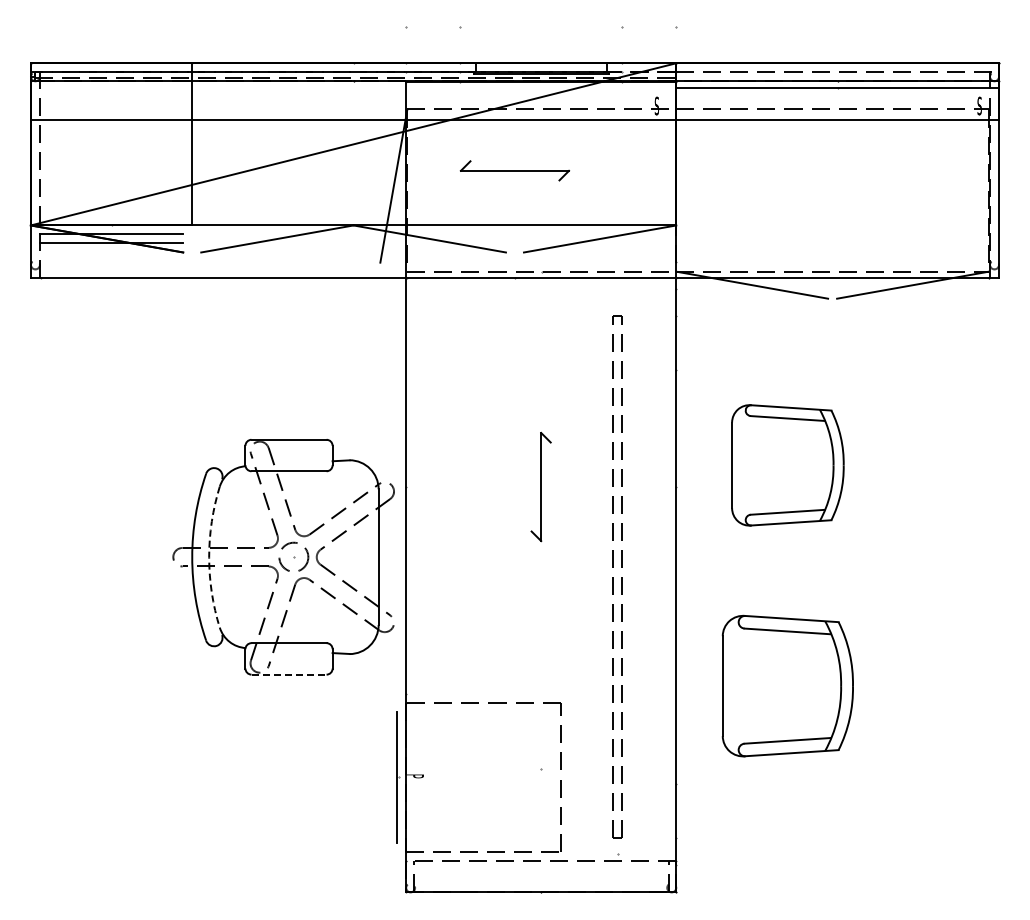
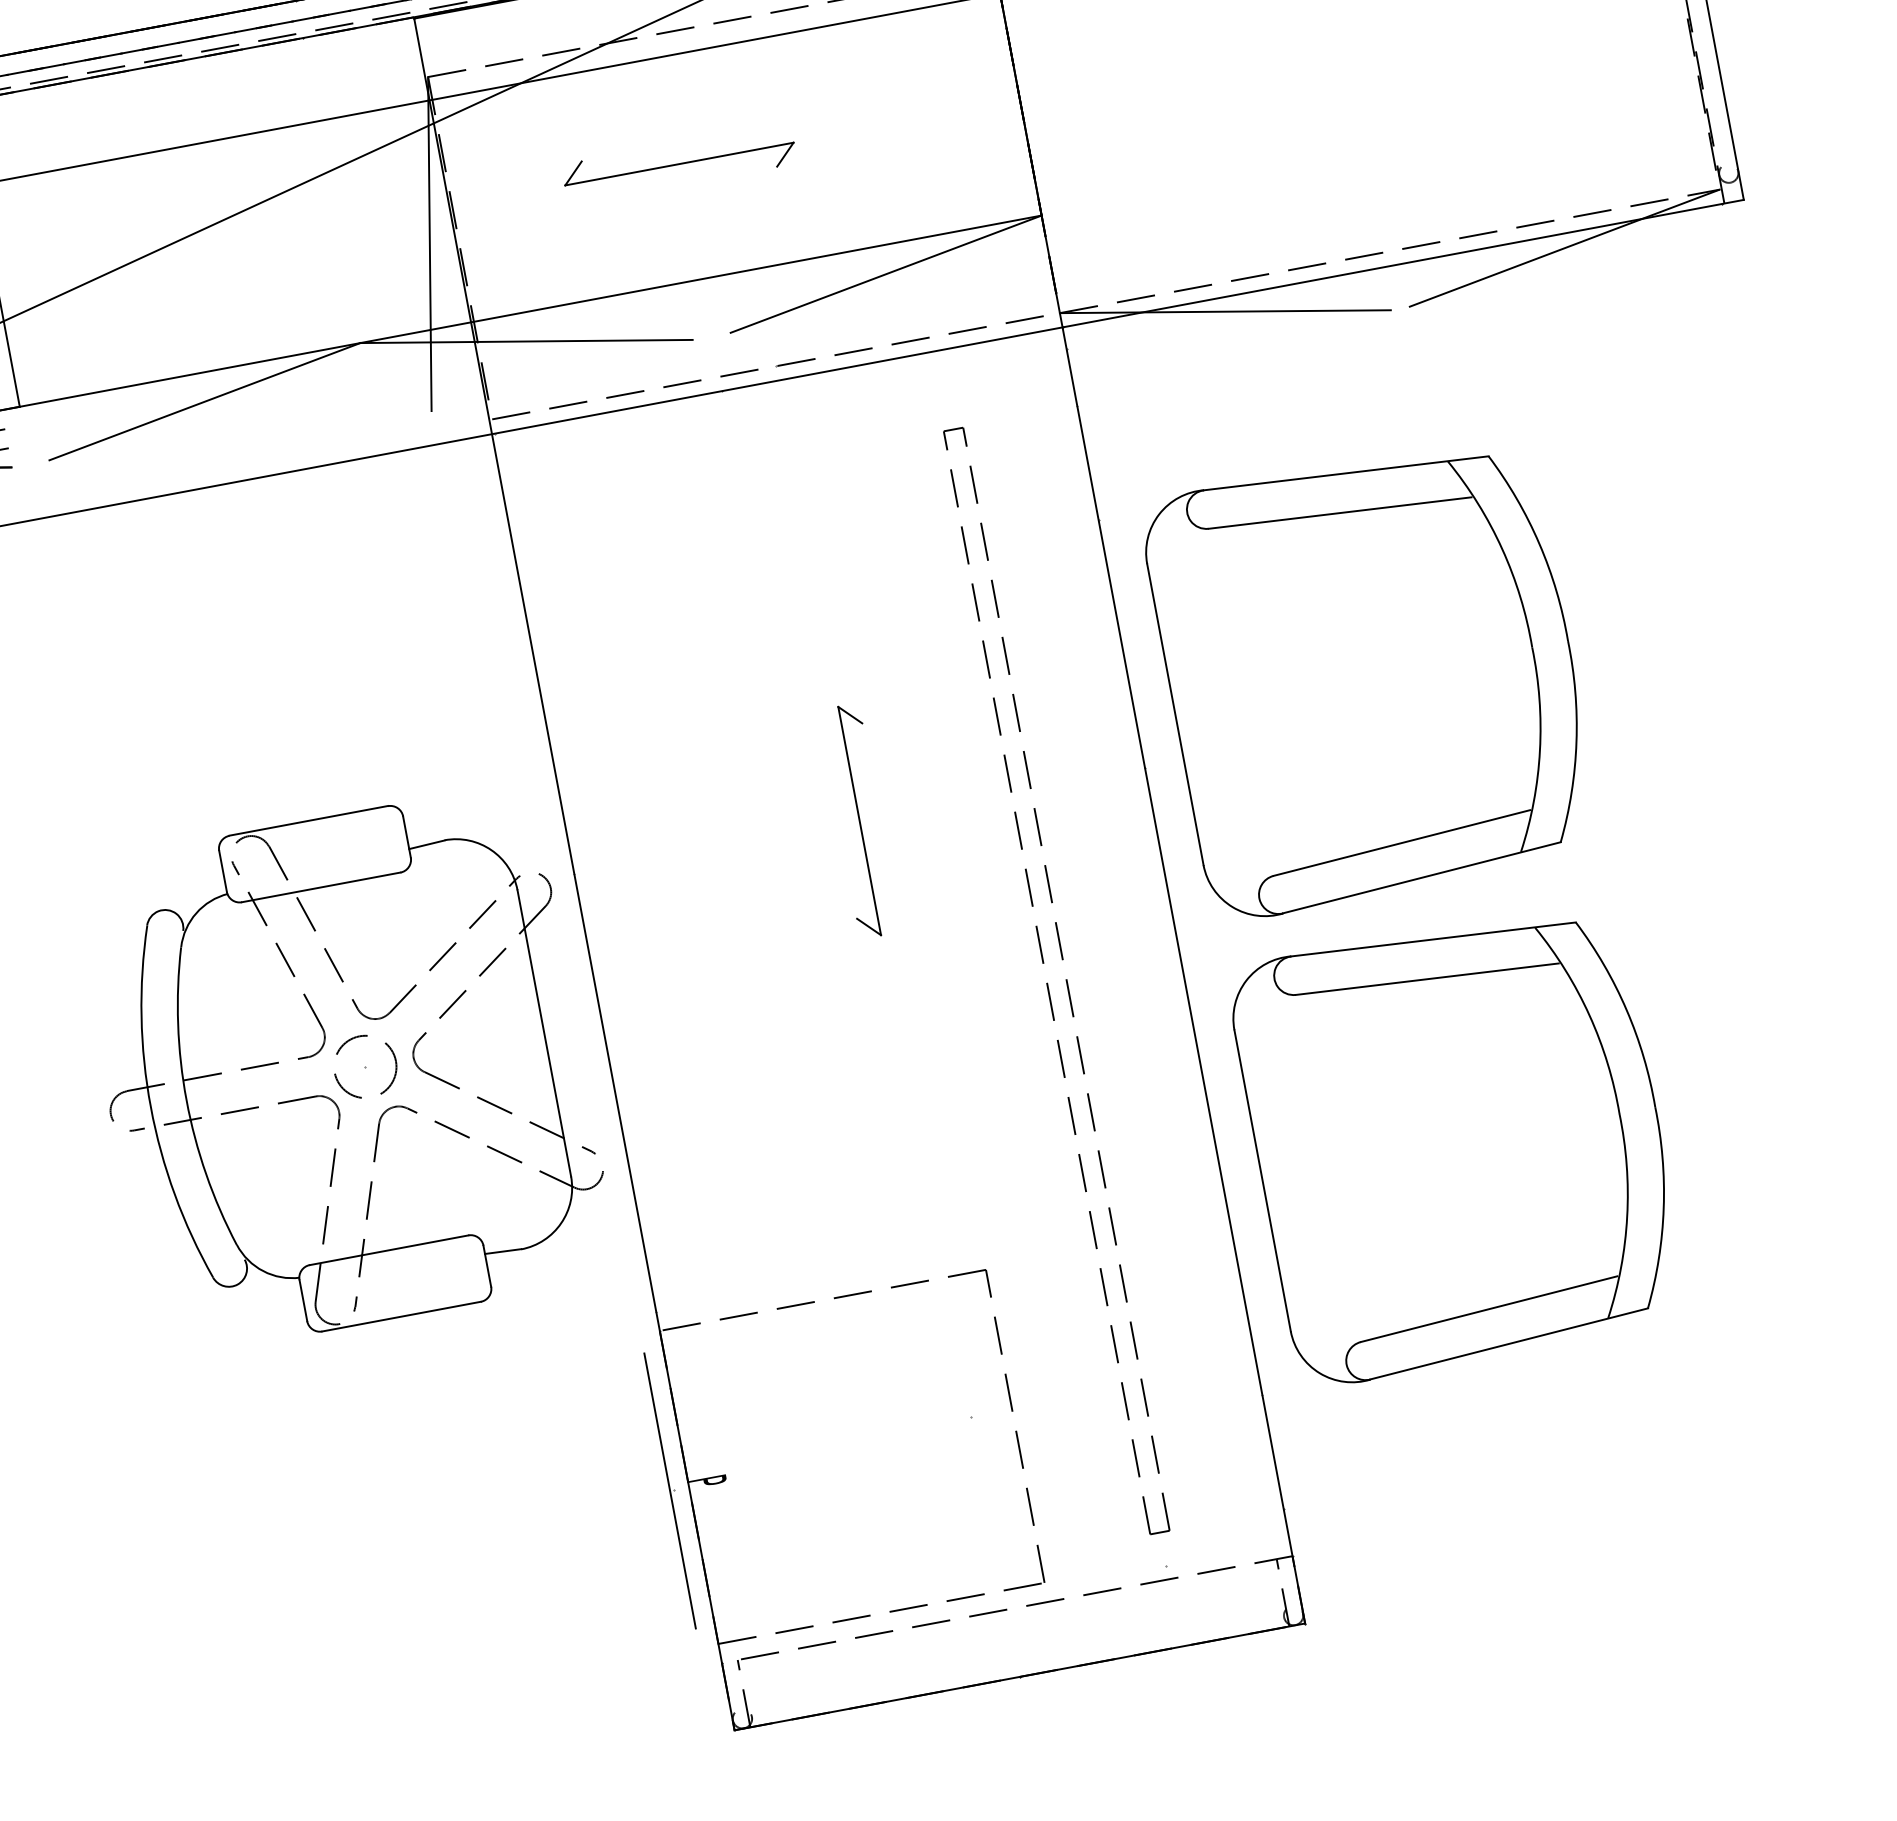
part: (787, 465) -> (1371, 678), size x1.67
arc: (209, 557) -> (187, 1100), dashed -> solid
line: (289, 674) -> (402, 1316), dashed -> solid
part: (787, 685) -> (1457, 1142), size x1.43

